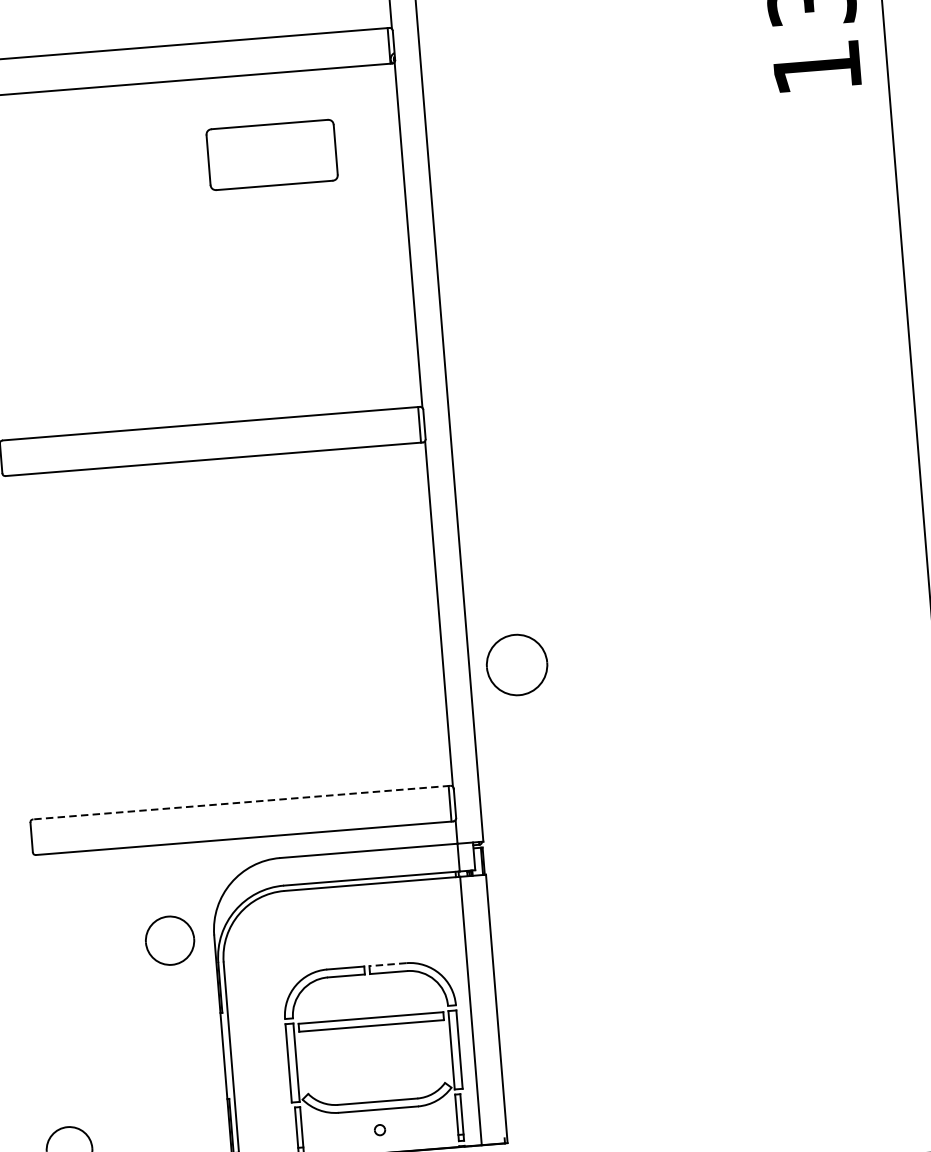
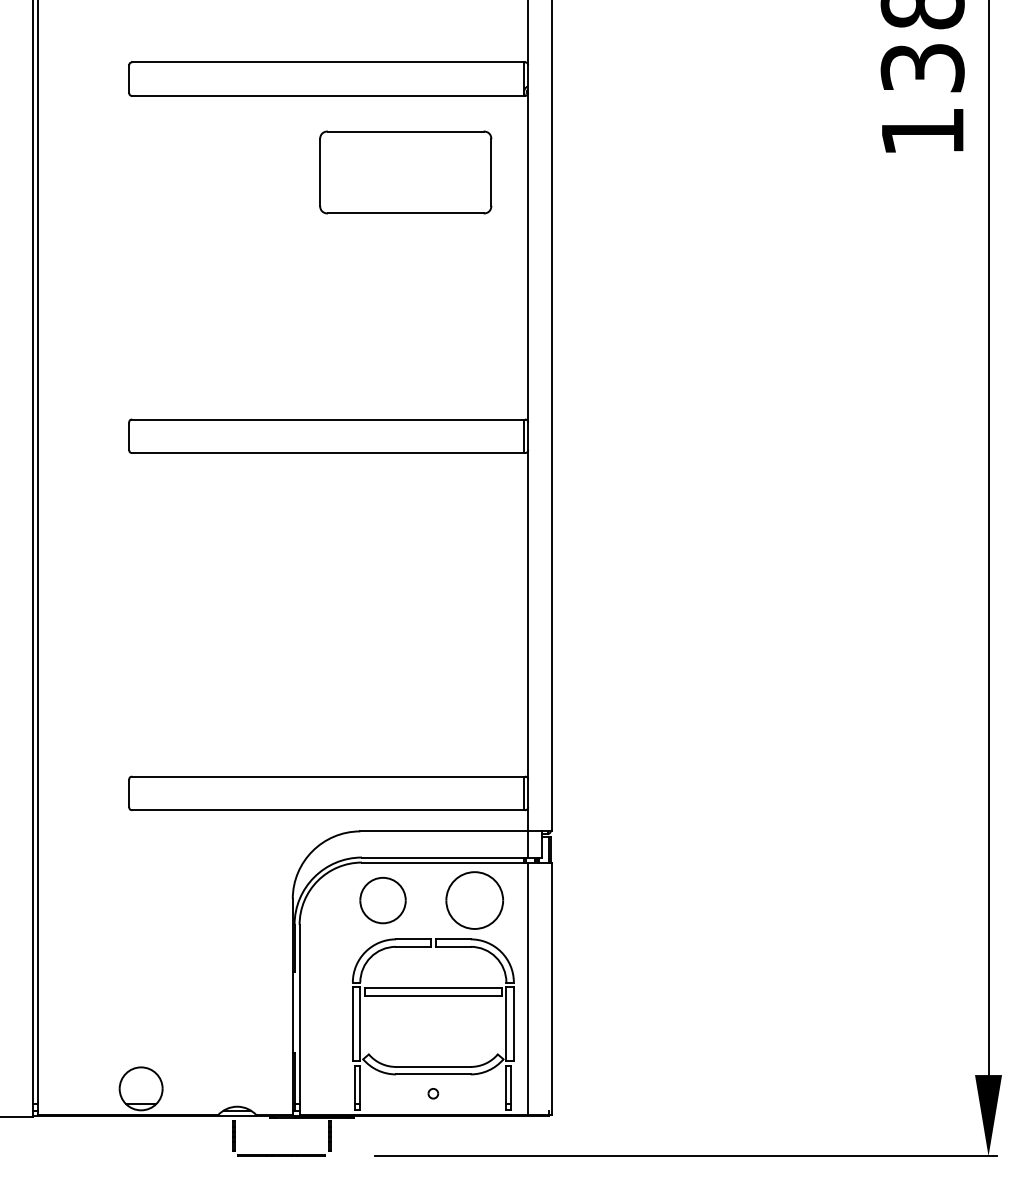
part: (271, 155) -> (405, 172), size x1.43
part: (516, 665) -> (474, 900), moved
line: (241, 802) -> (328, 776), dashed -> solid
part: (169, 940) -> (382, 900), moved
line: (387, 964) -> (452, 939), dashed -> solid

